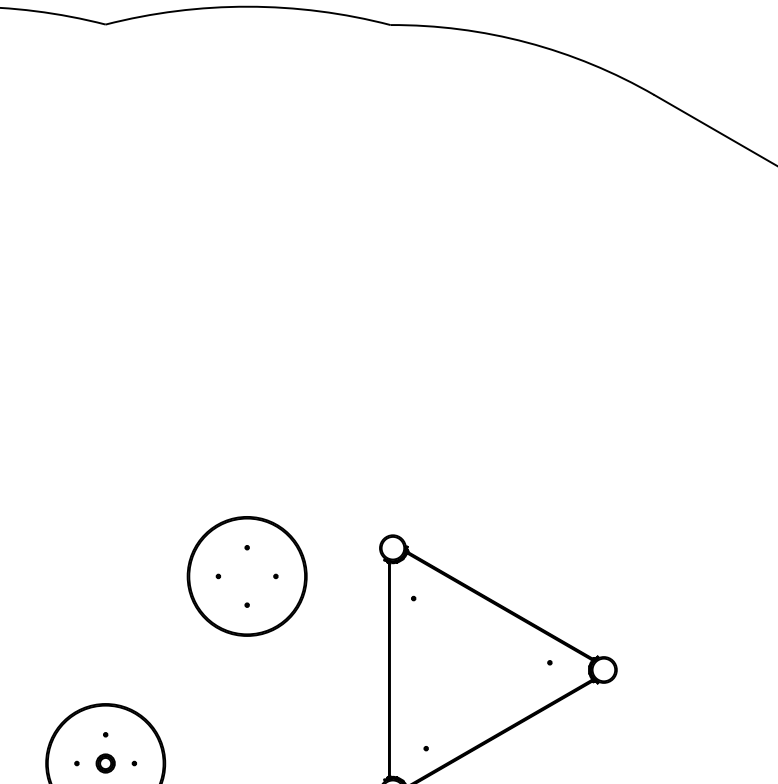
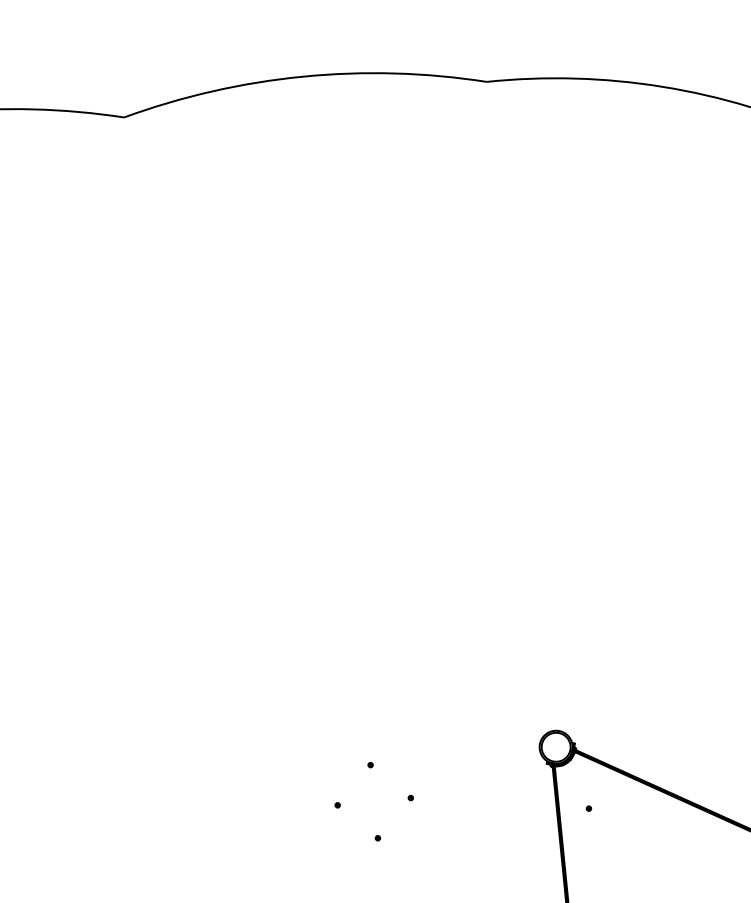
part: (246, 576) -> (373, 801), removed

